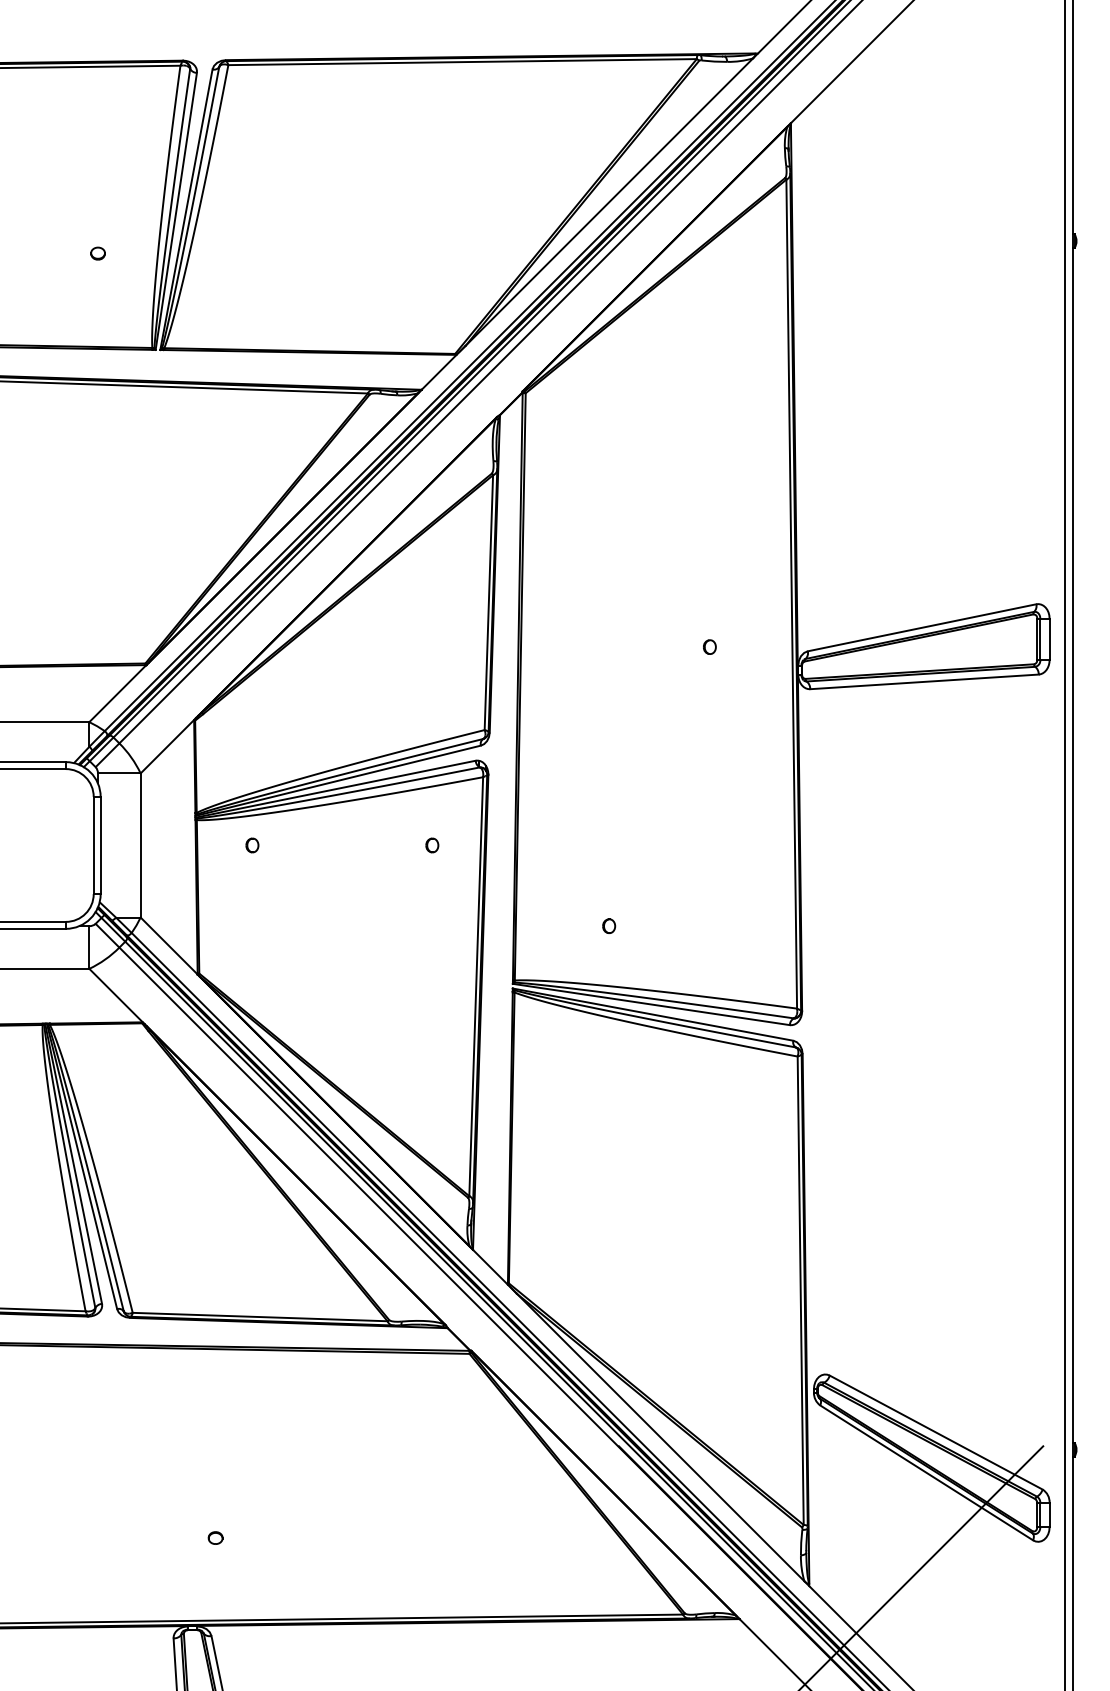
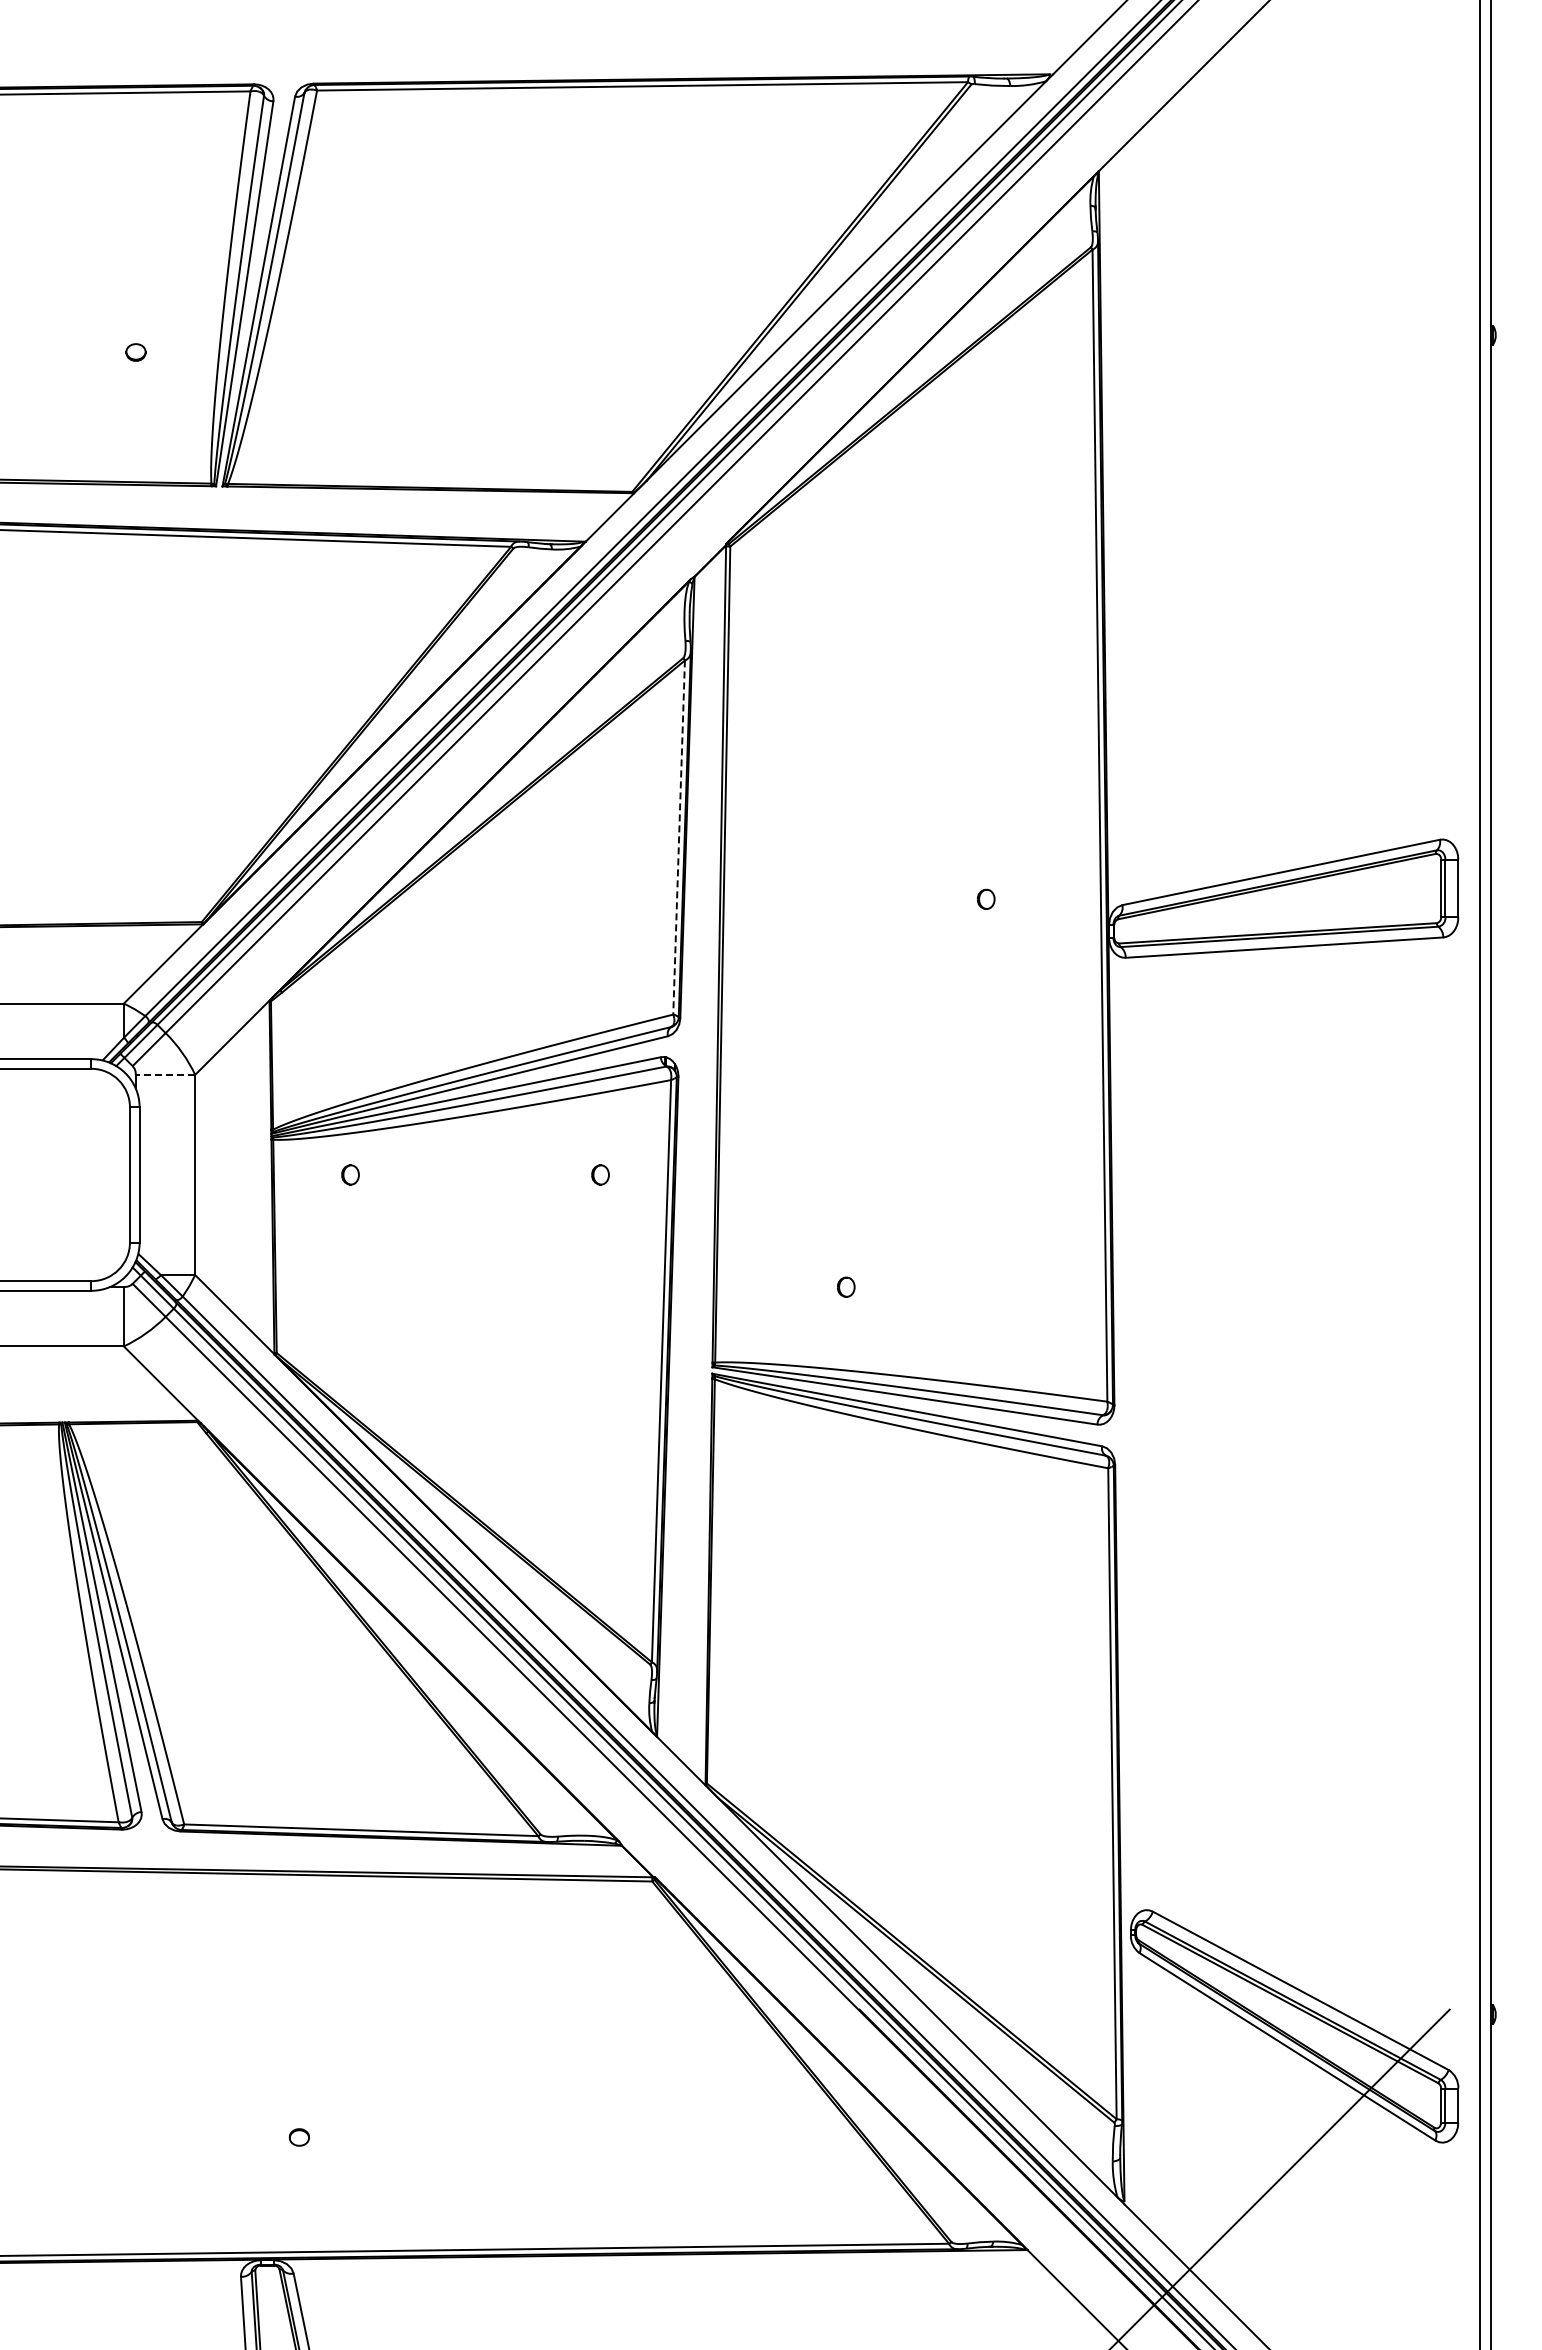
line: (489, 603) -> (679, 838), solid -> dashed
line: (119, 773) -> (165, 1074), solid -> dashed

